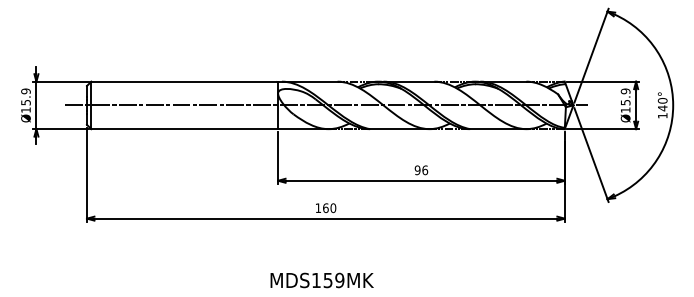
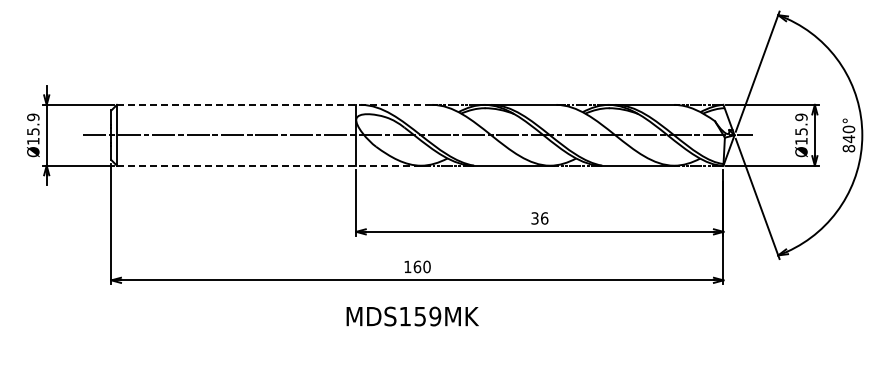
line: (214, 81) -> (274, 104), solid -> dashed
text: (662, 115) -> (848, 148), 140° -> 840°
line: (209, 128) -> (268, 165), solid -> dashed
text: (417, 170) -> (534, 218), 96 -> 36
text: (322, 280) -> (412, 316), moved

